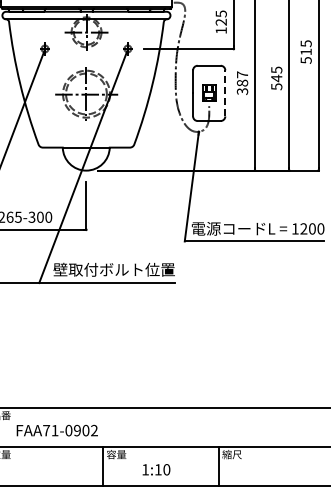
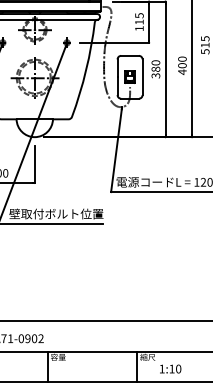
text: (220, 21) -> (138, 21), 125 -> 115
text: (242, 74) -> (155, 62), 387 -> 380
text: (276, 78) -> (182, 65), 545 -> 400
line: (225, 92) -> (142, 76), dashed -> solid
text: (156, 469) -> (170, 368), moved

